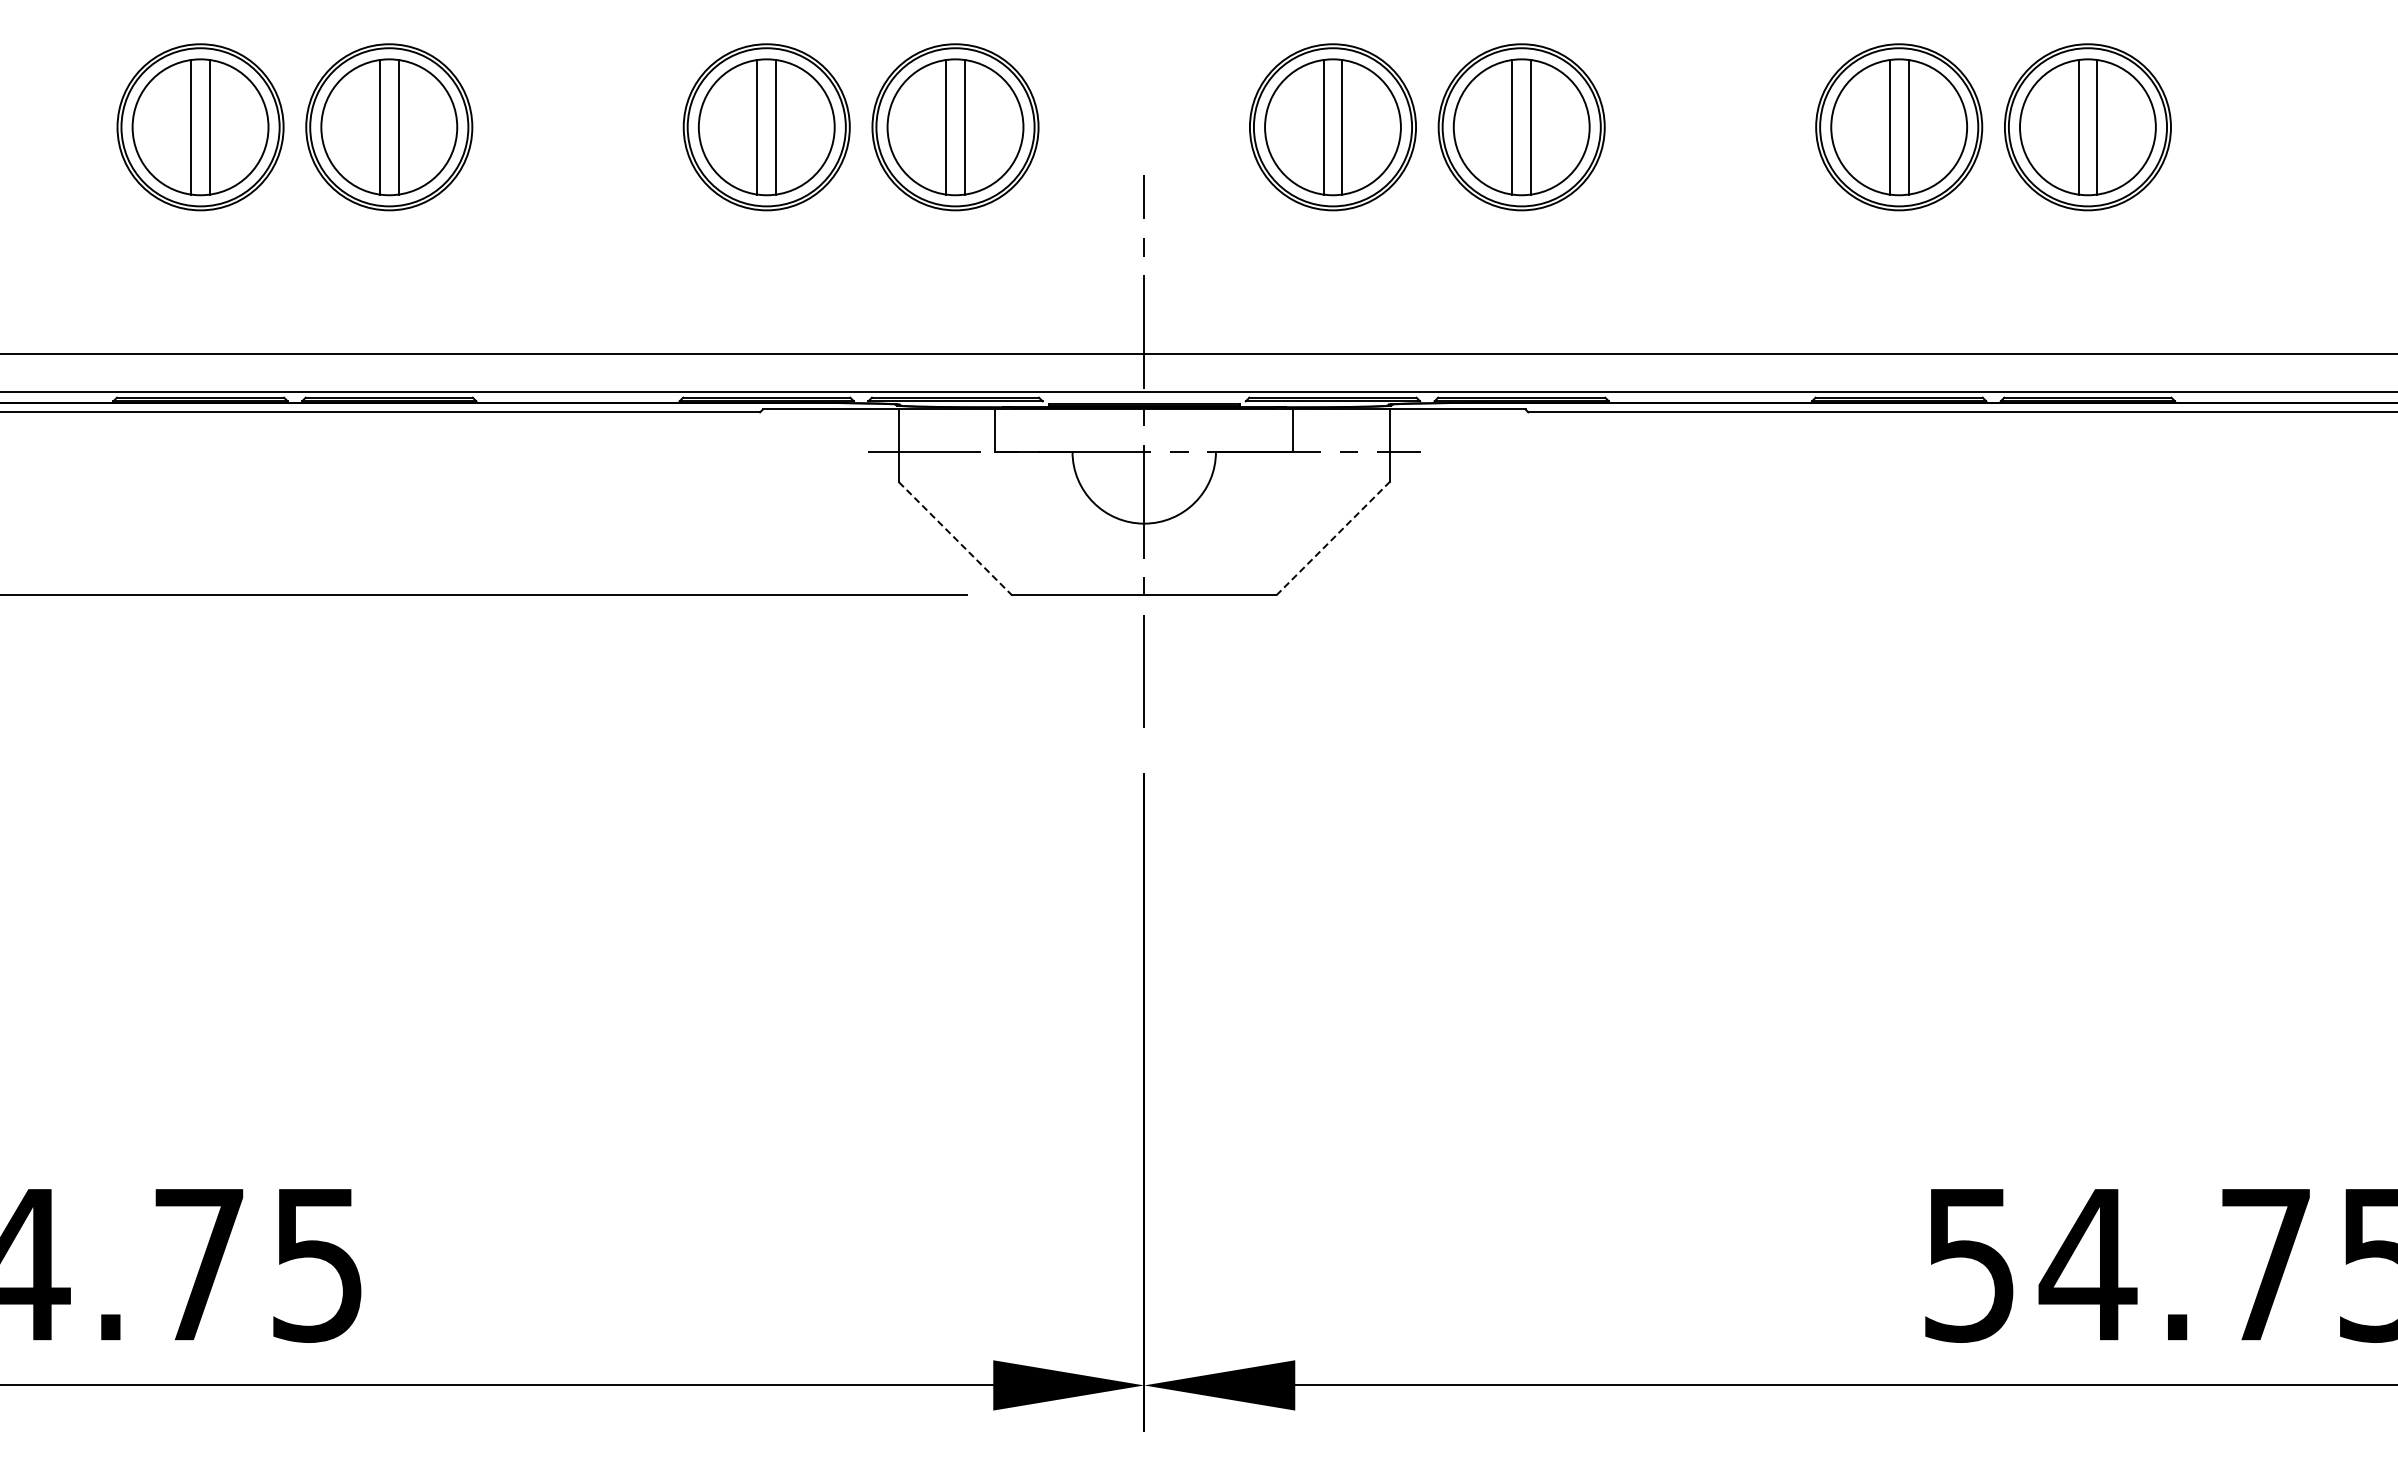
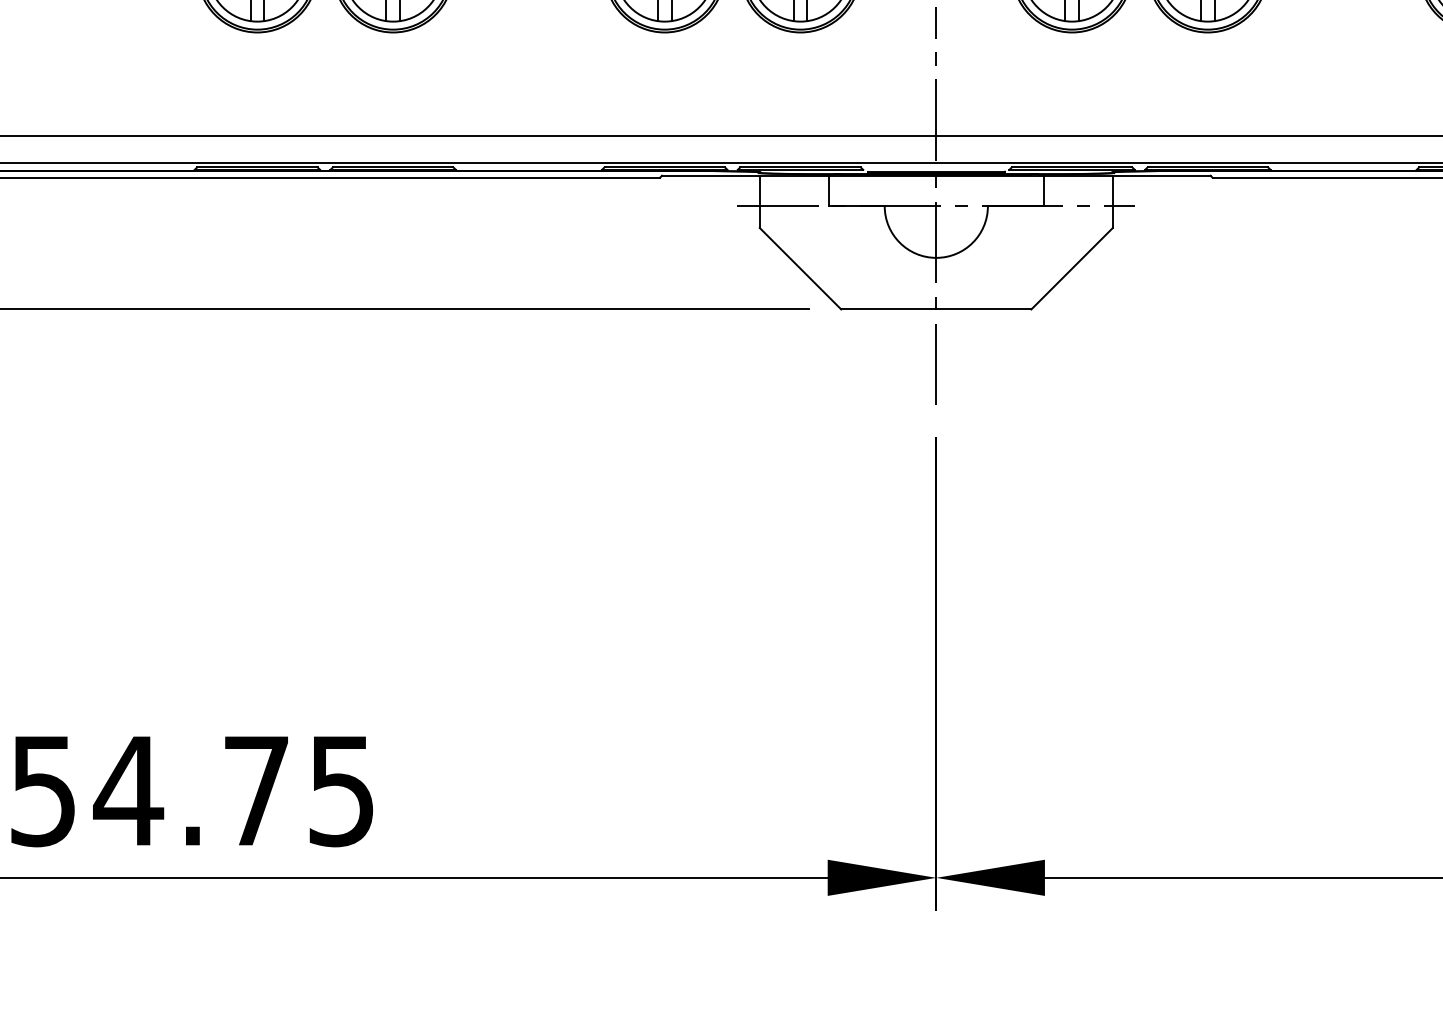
line: (1333, 538) -> (1072, 268), dashed -> solid
line: (955, 539) -> (800, 269), dashed -> solid

